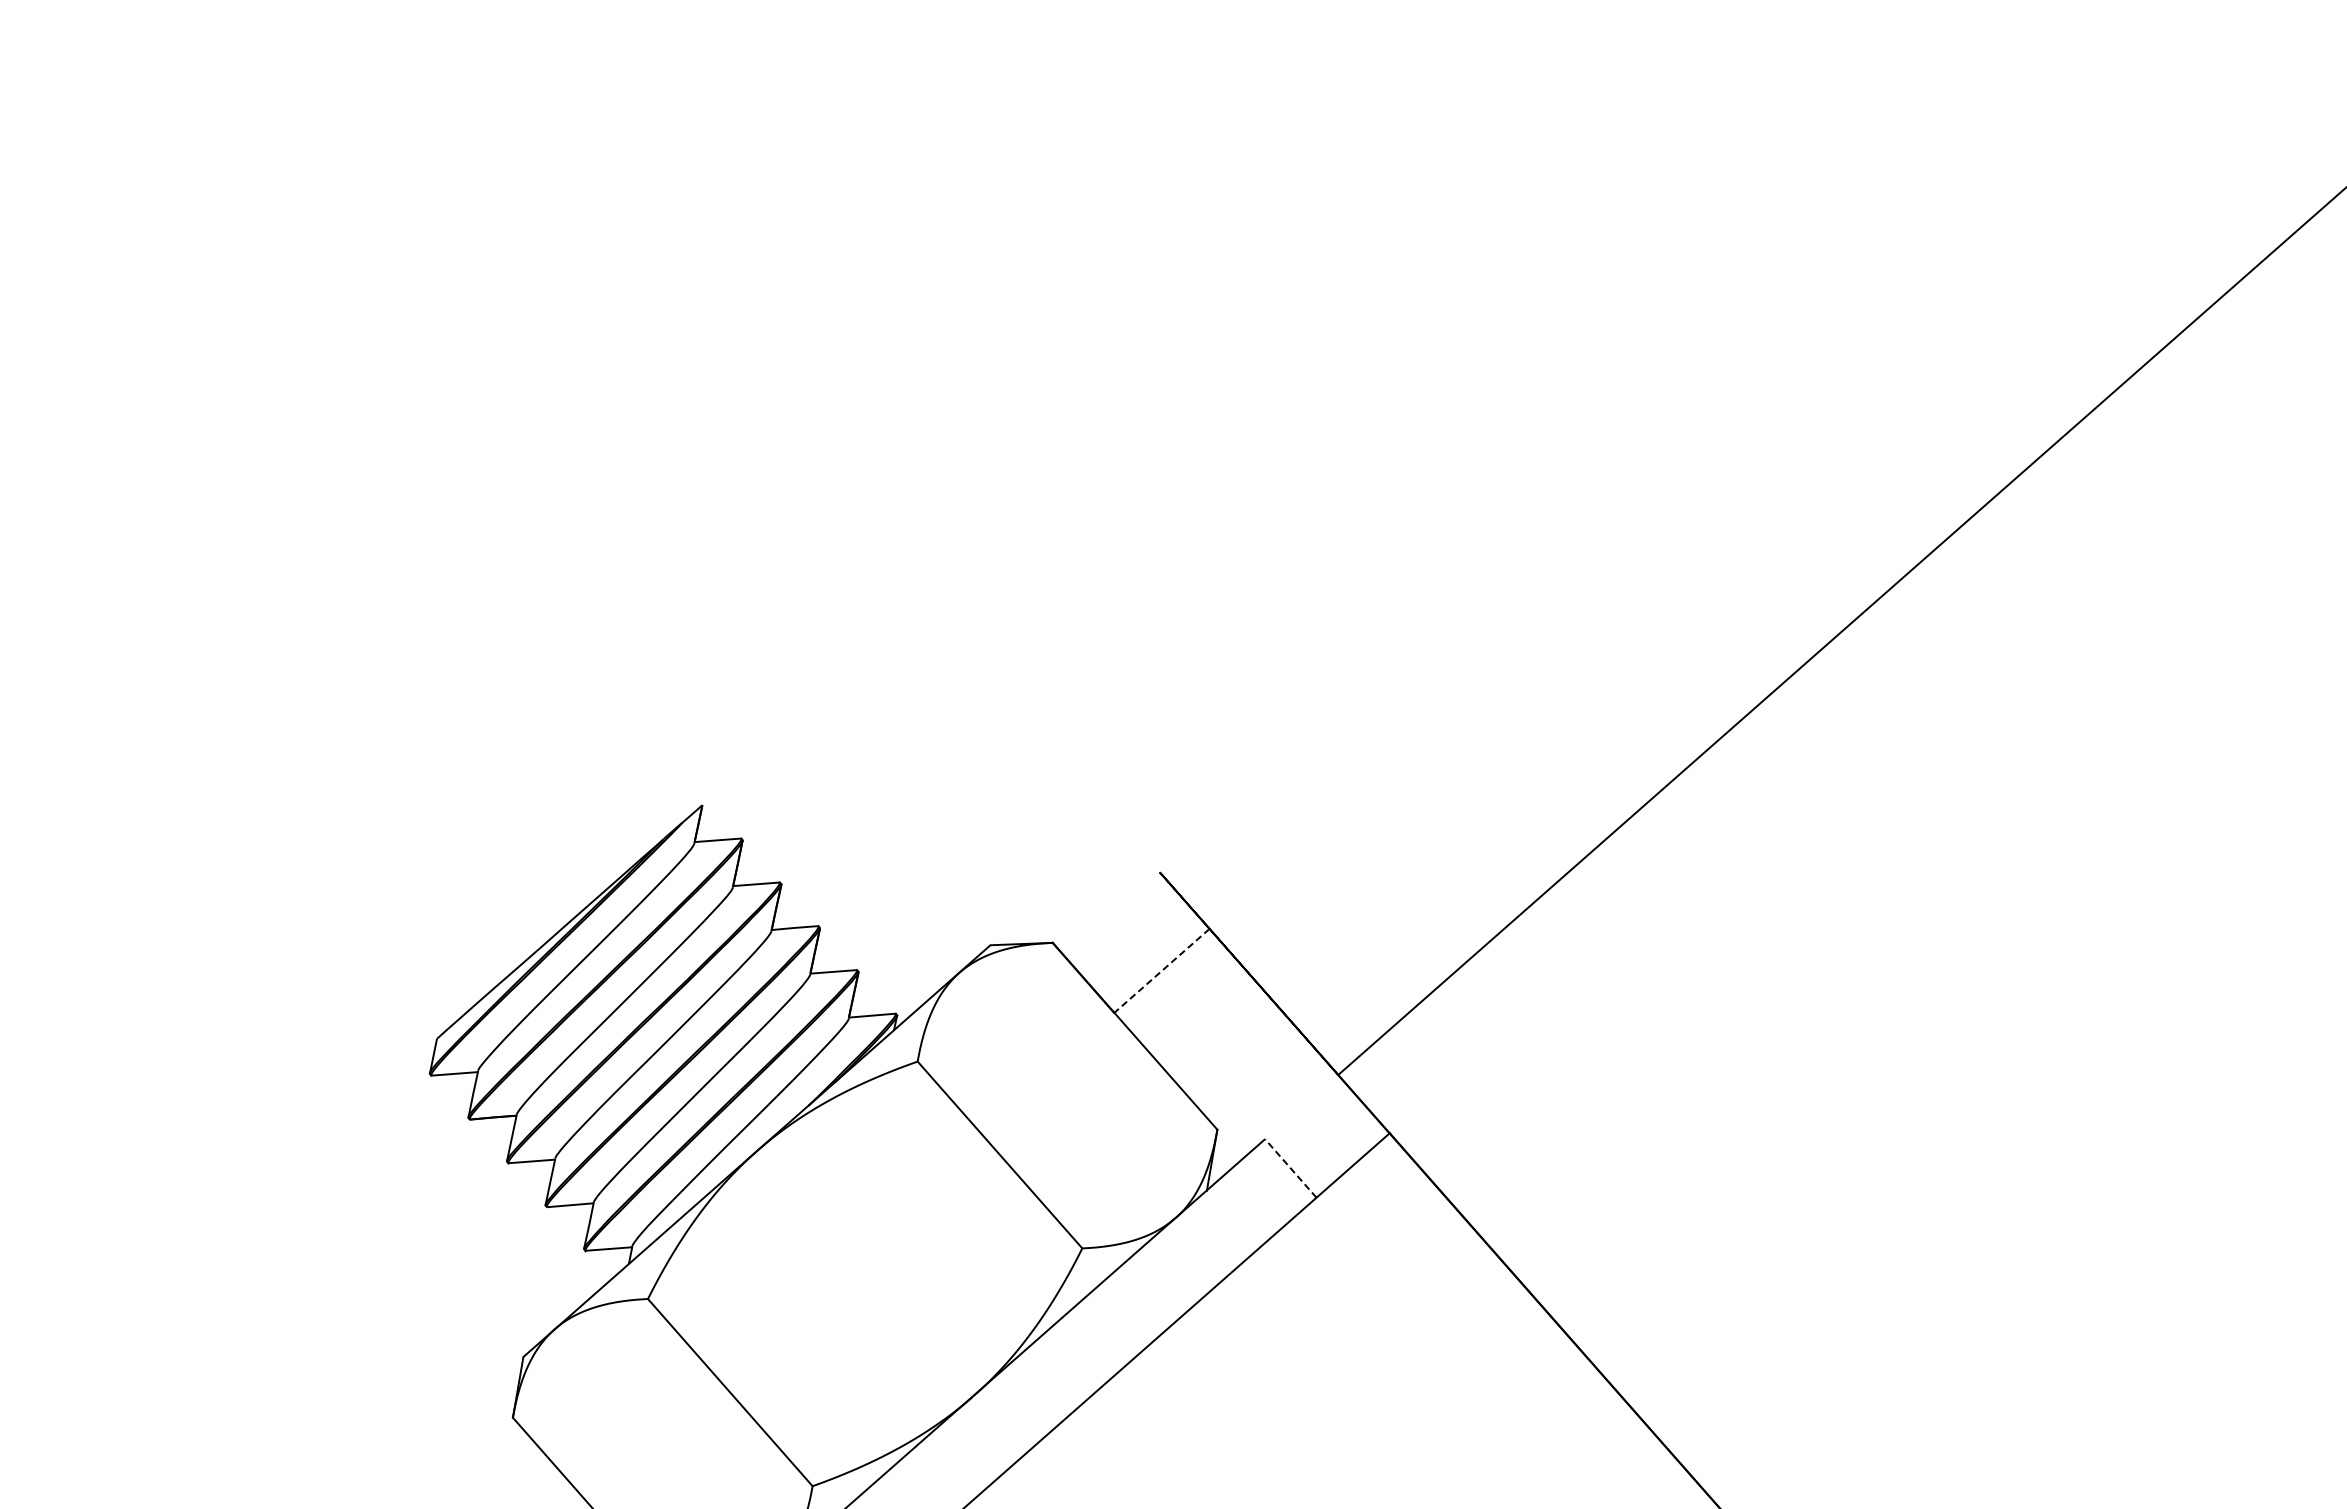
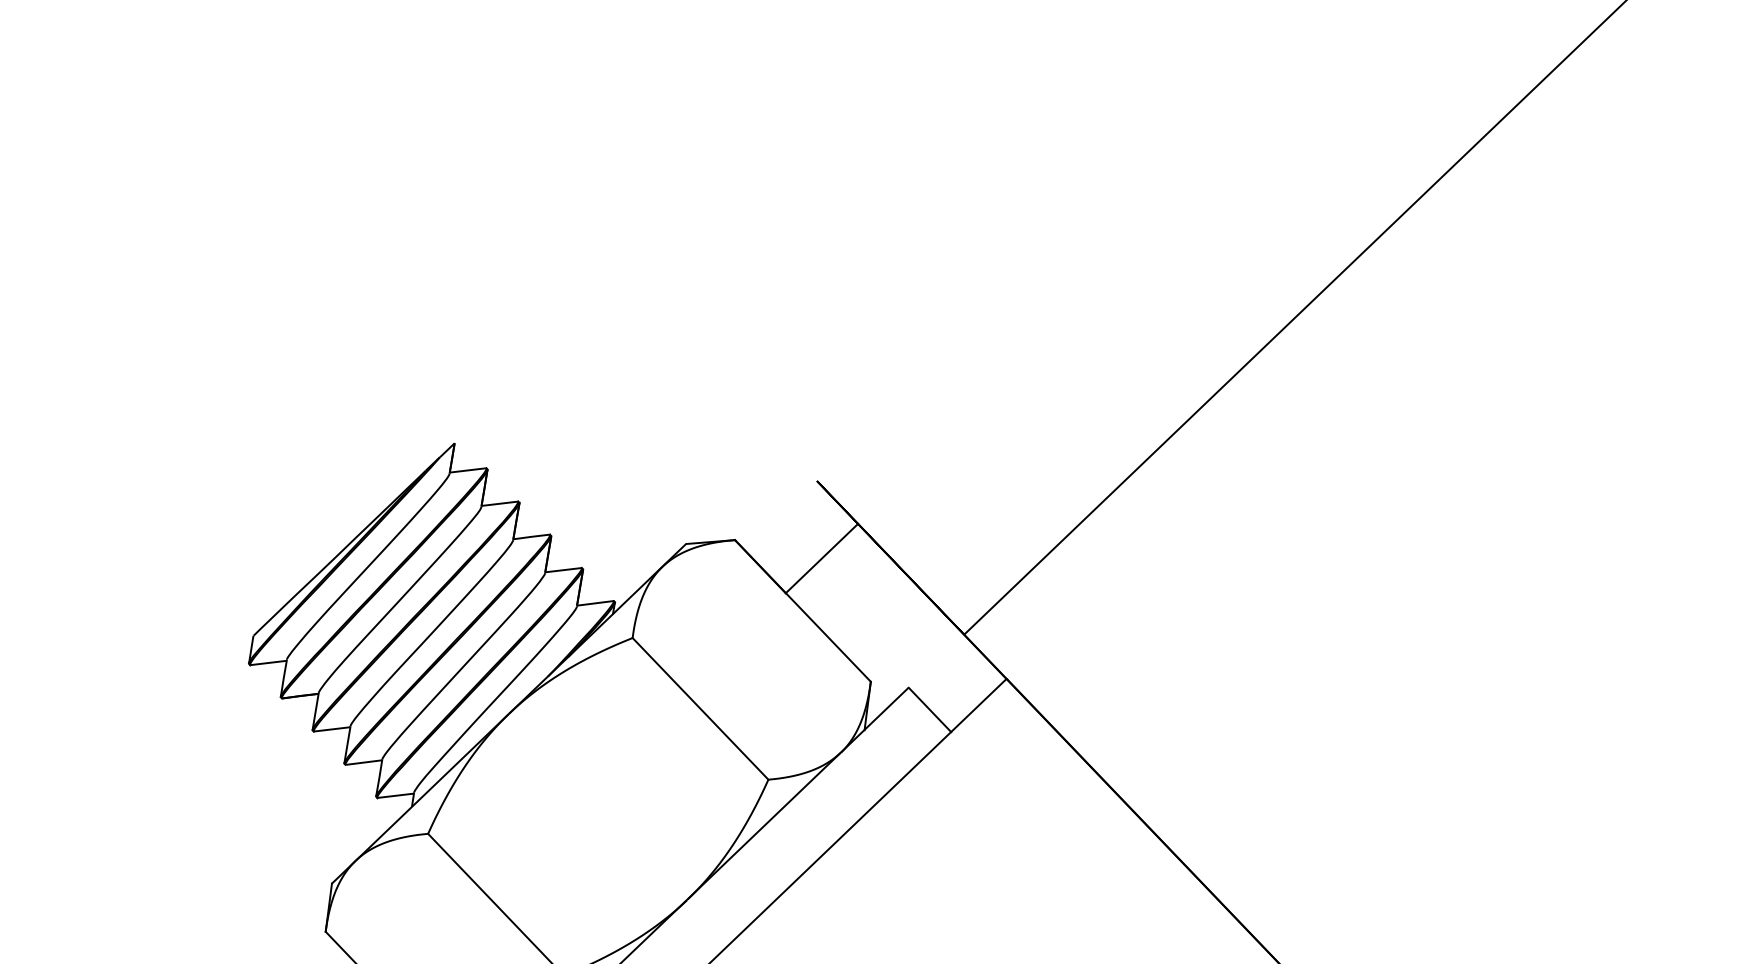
line: (1161, 970) -> (821, 558), dashed -> solid
line: (1290, 1168) -> (929, 709), dashed -> solid

